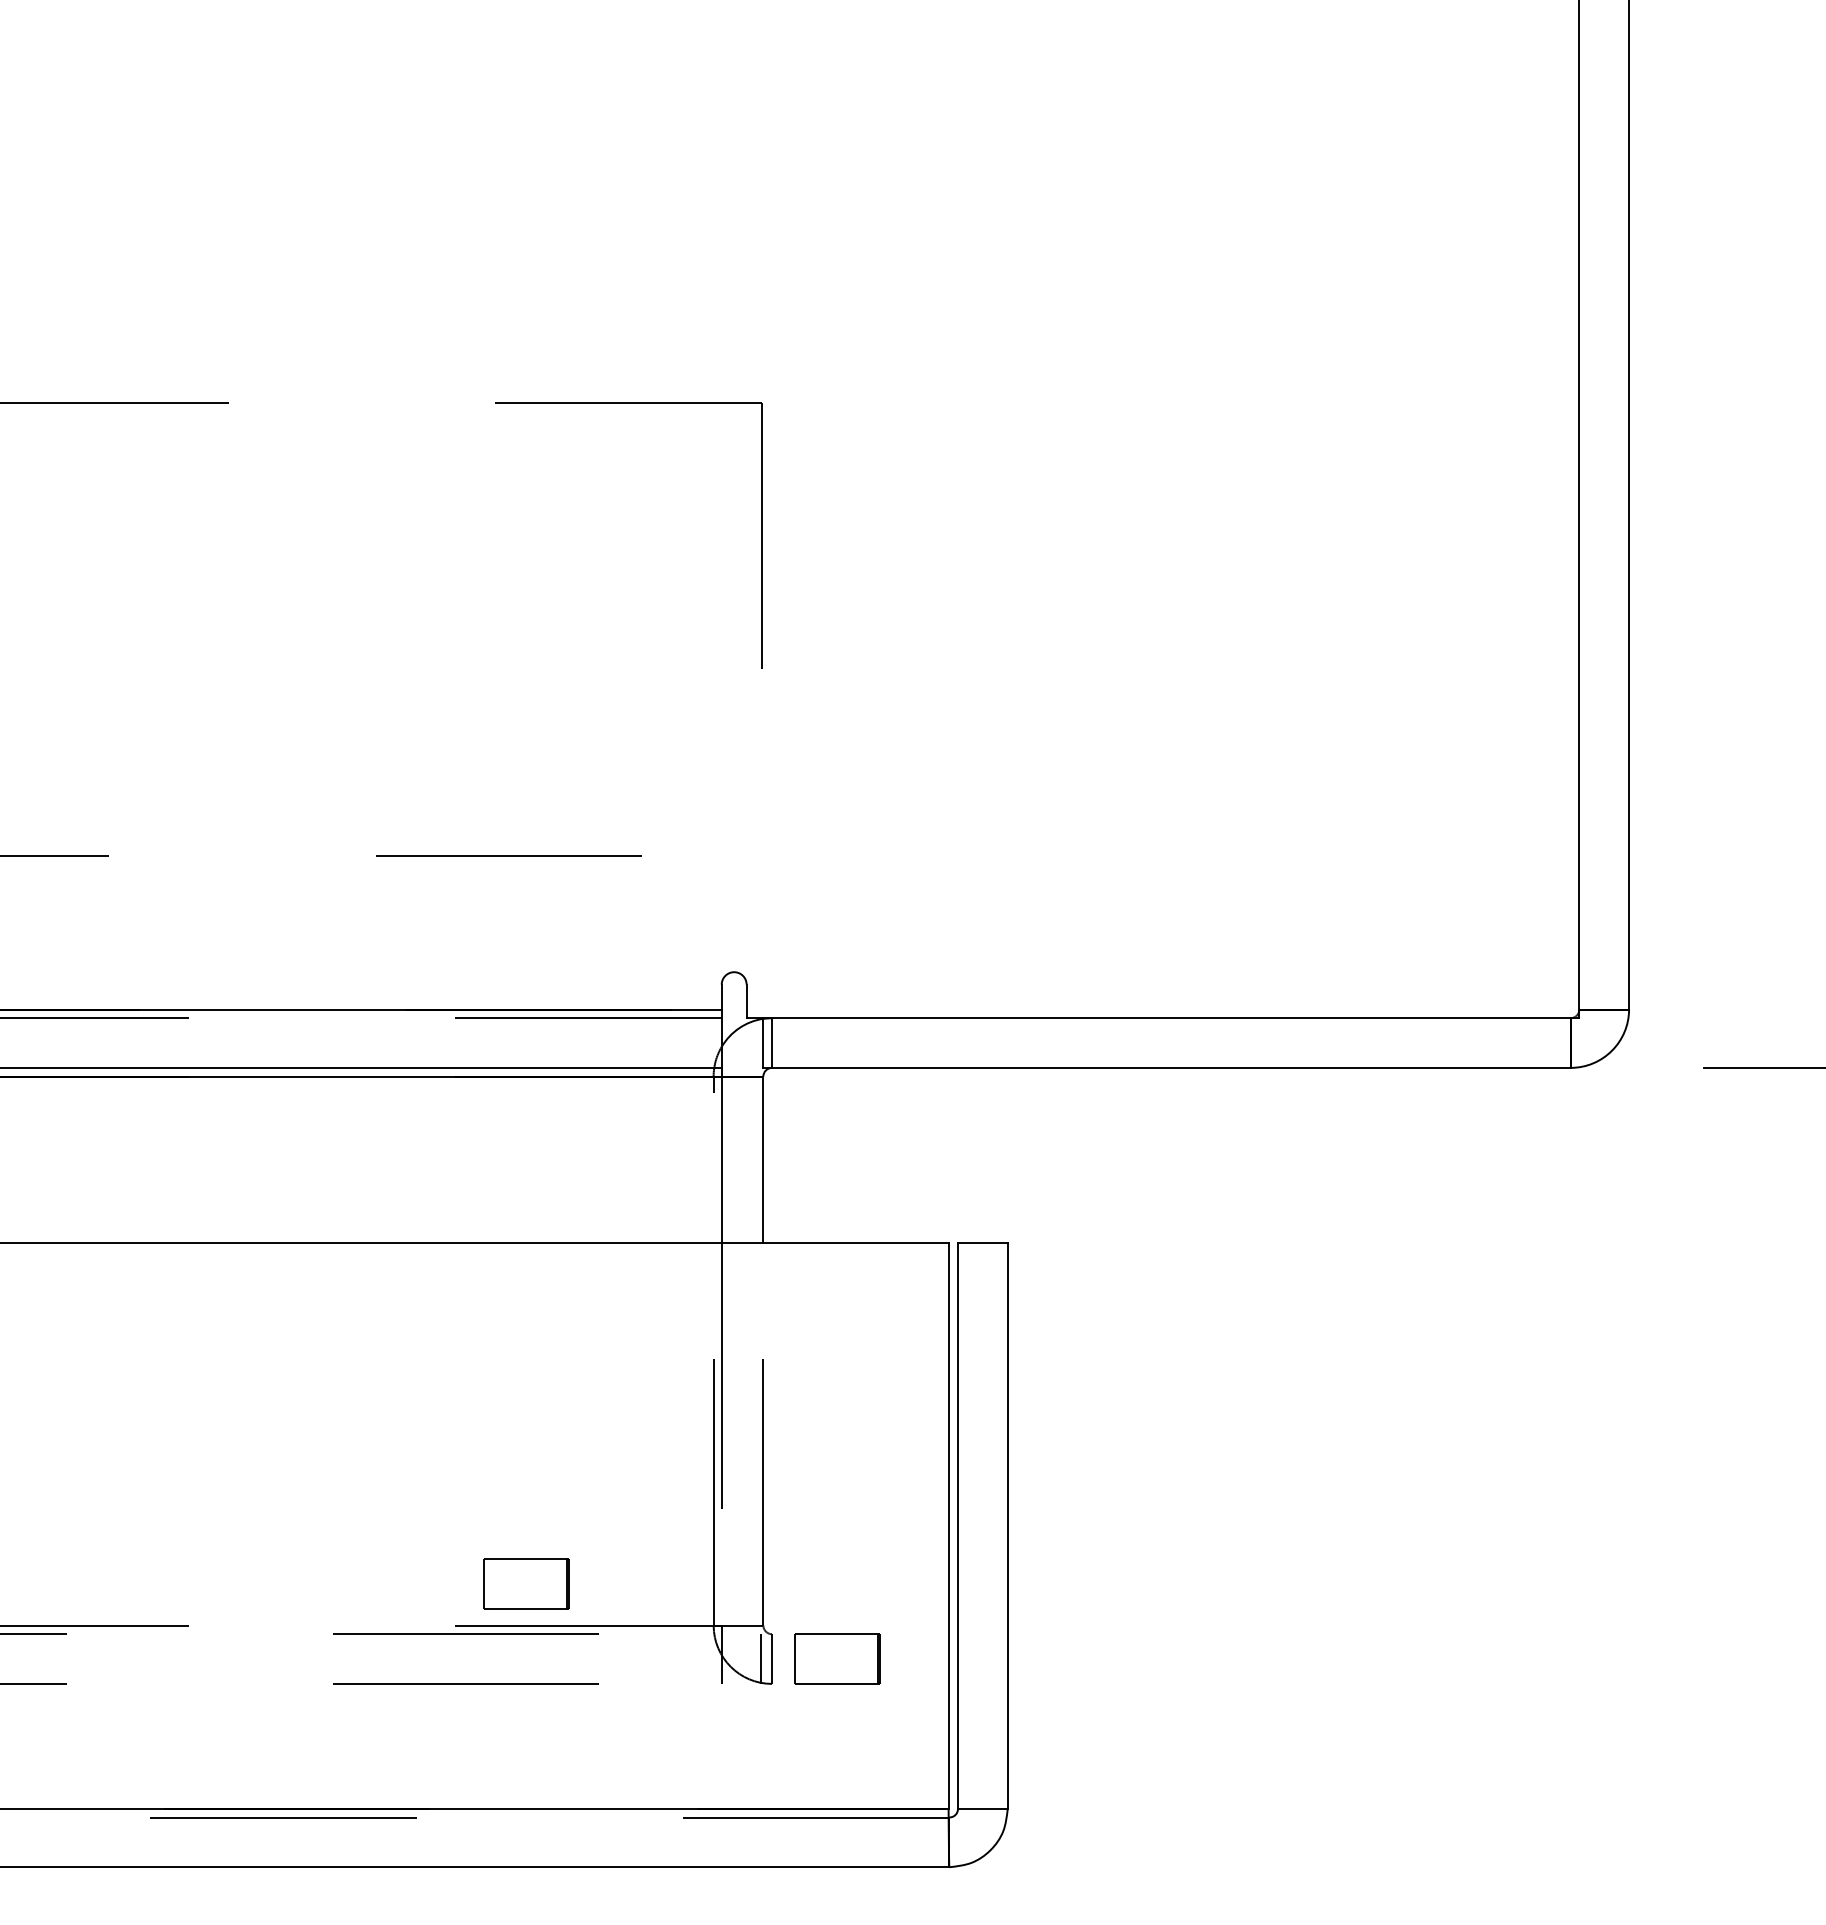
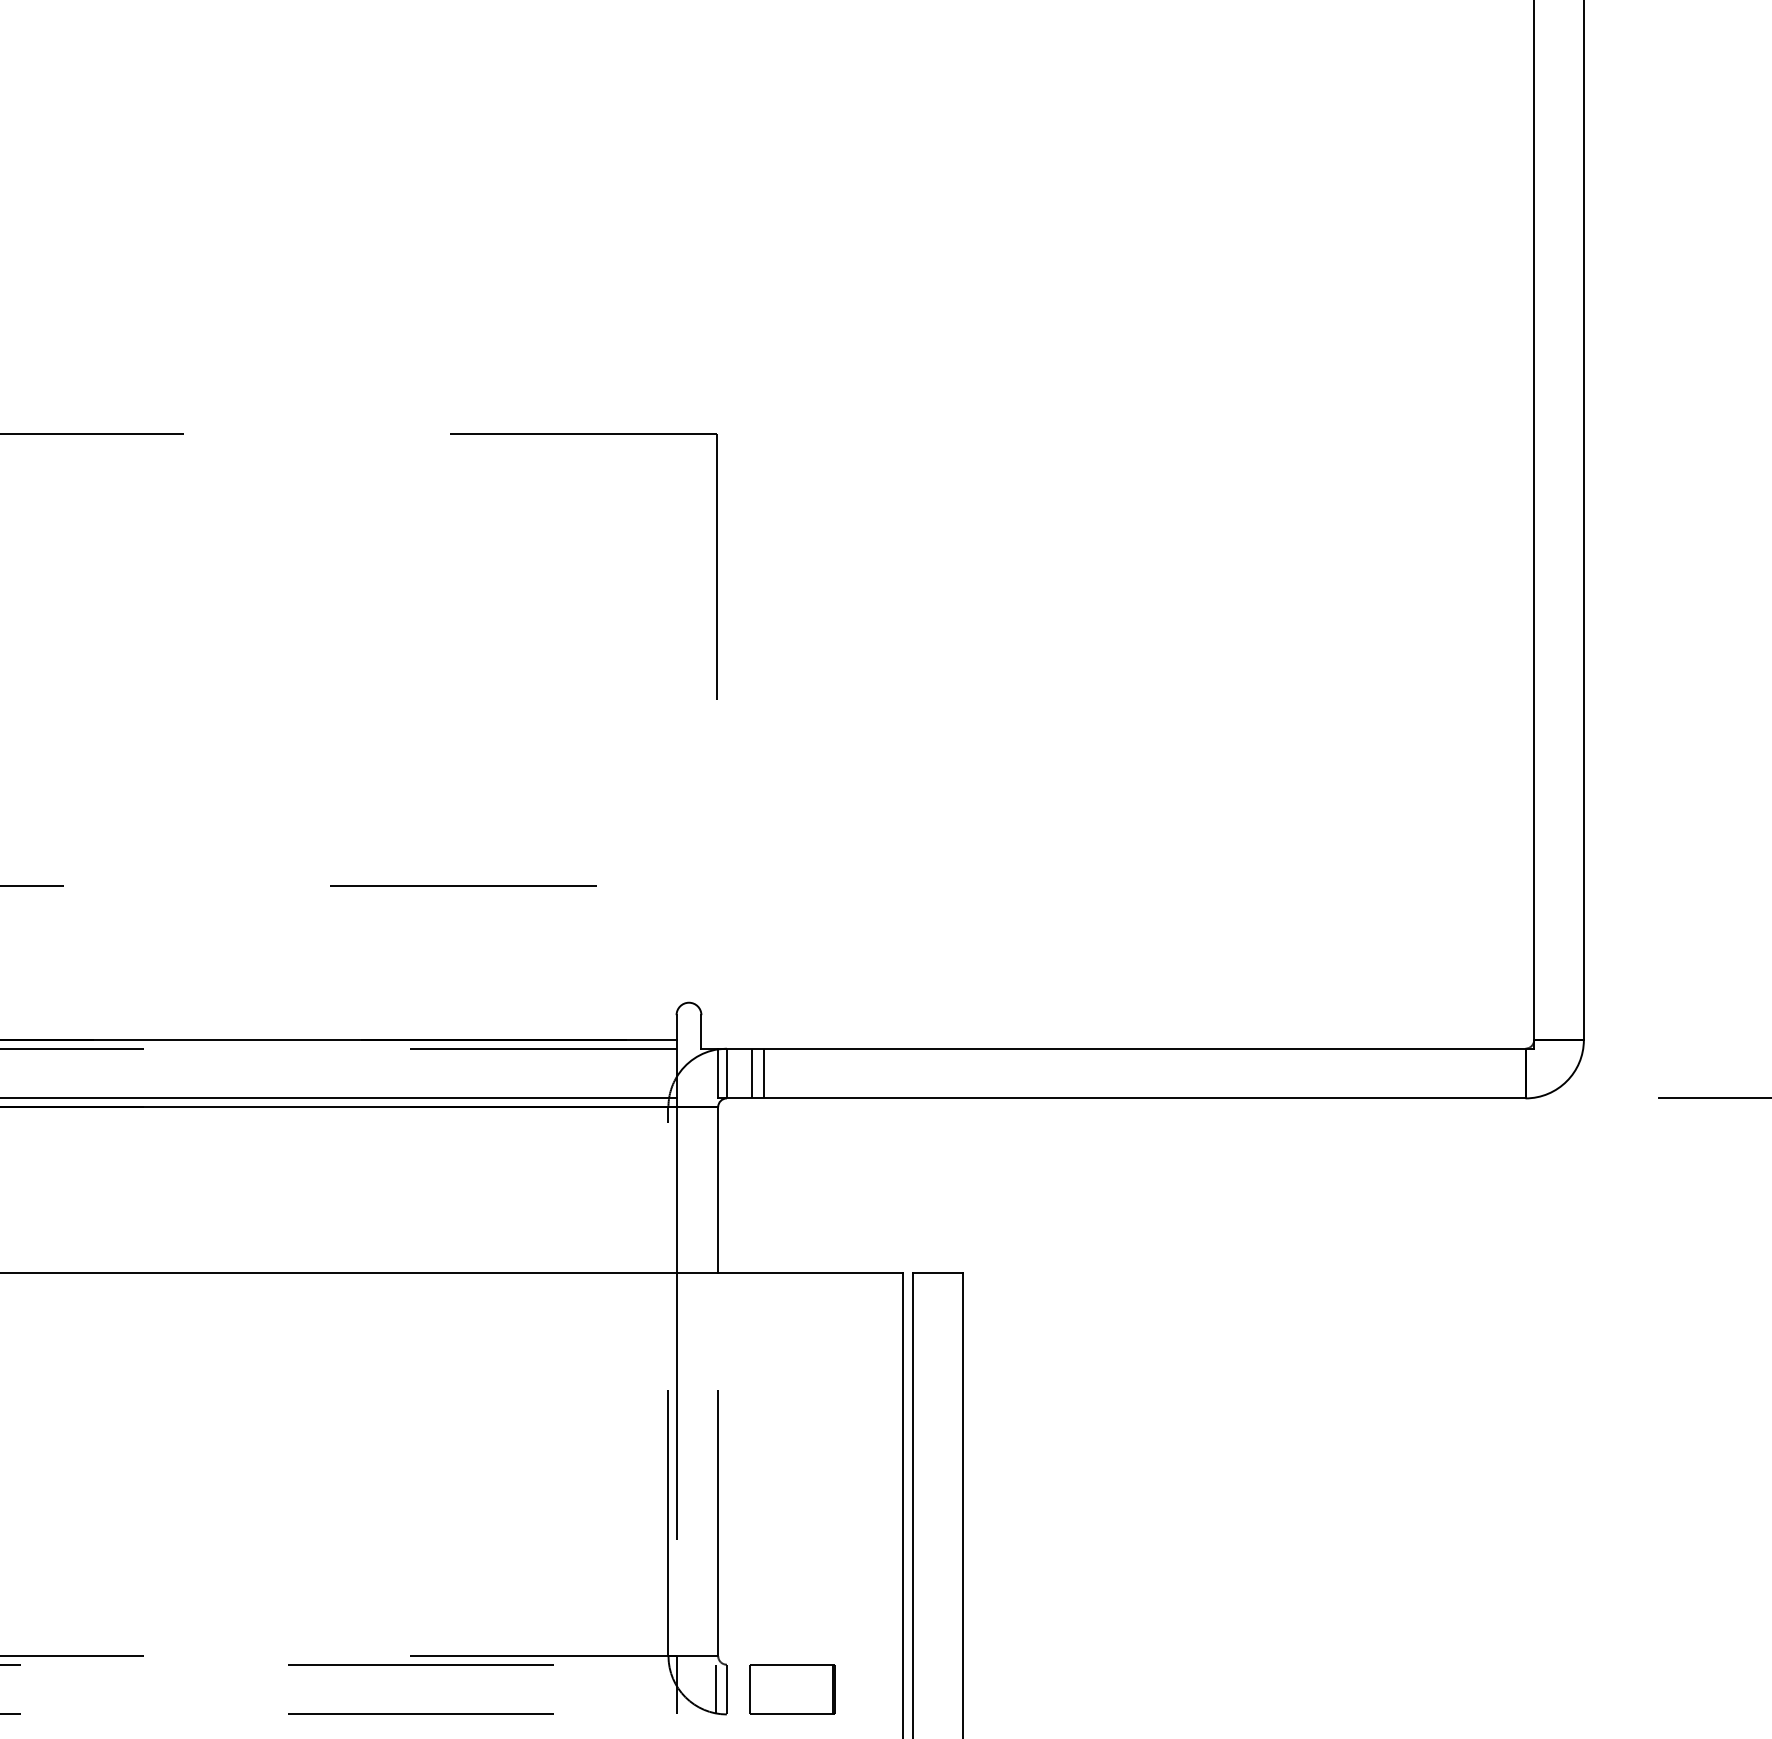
line: (796, 1042) -> (751, 1073), added
line: (809, 1042) -> (764, 1073), added
part: (526, 1583) -> (481, 1614), removed

